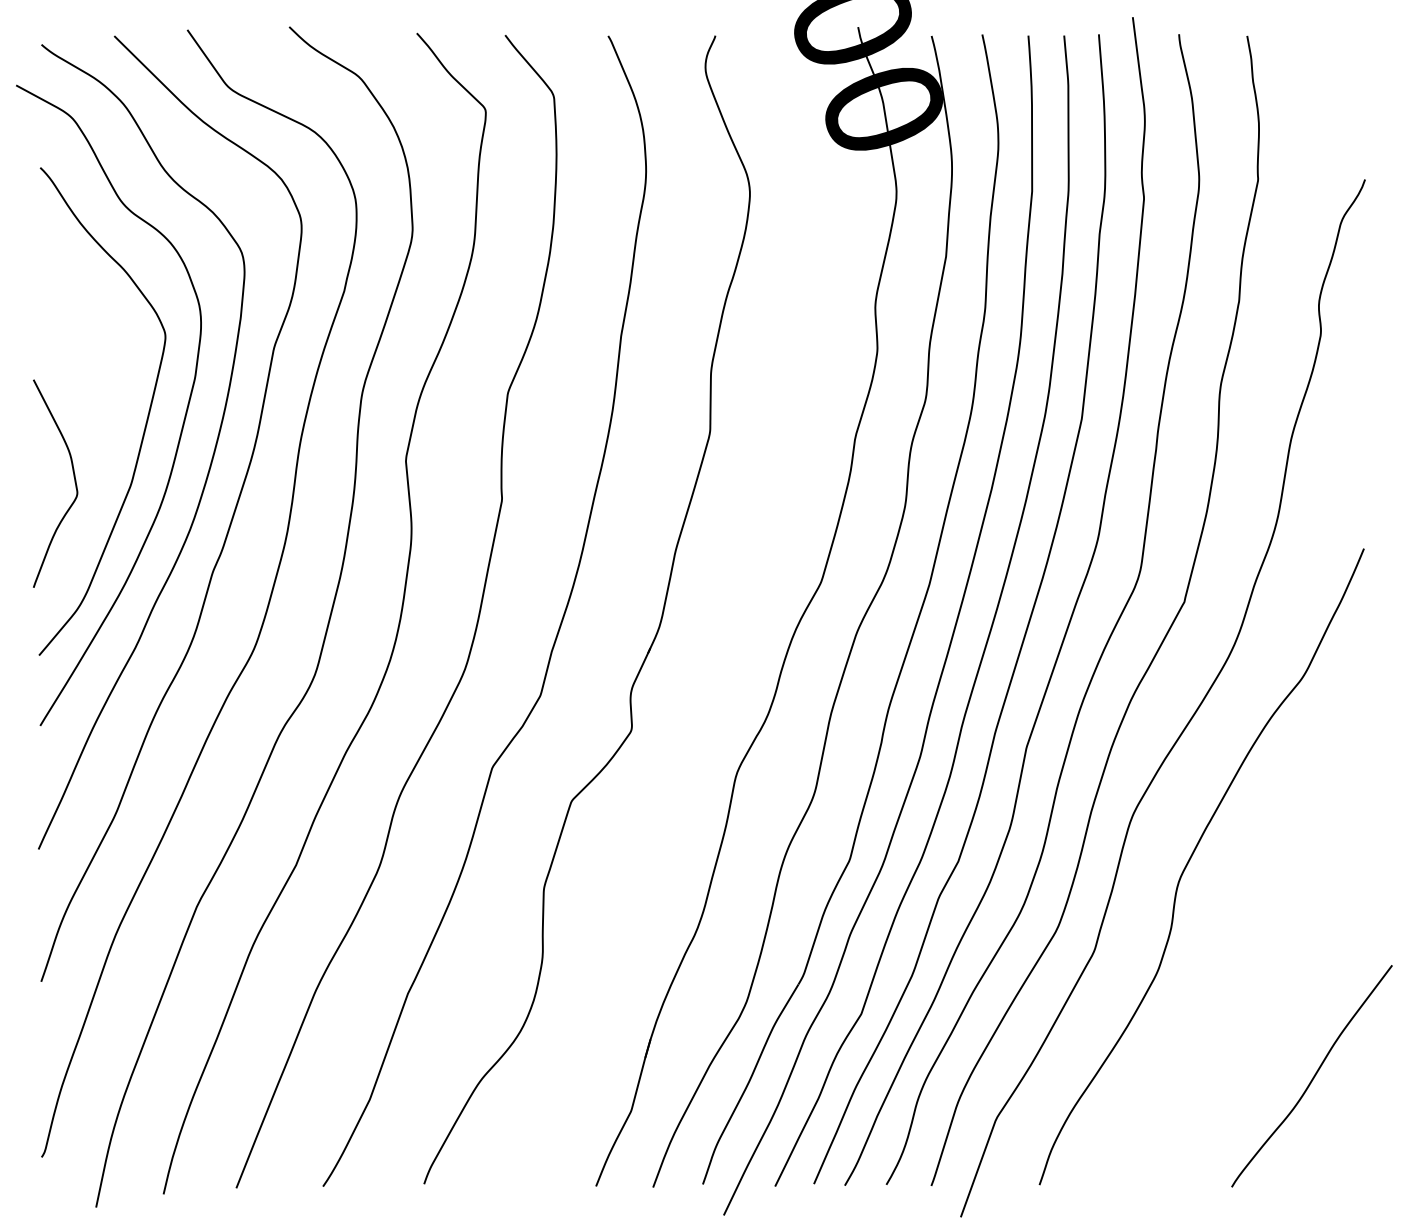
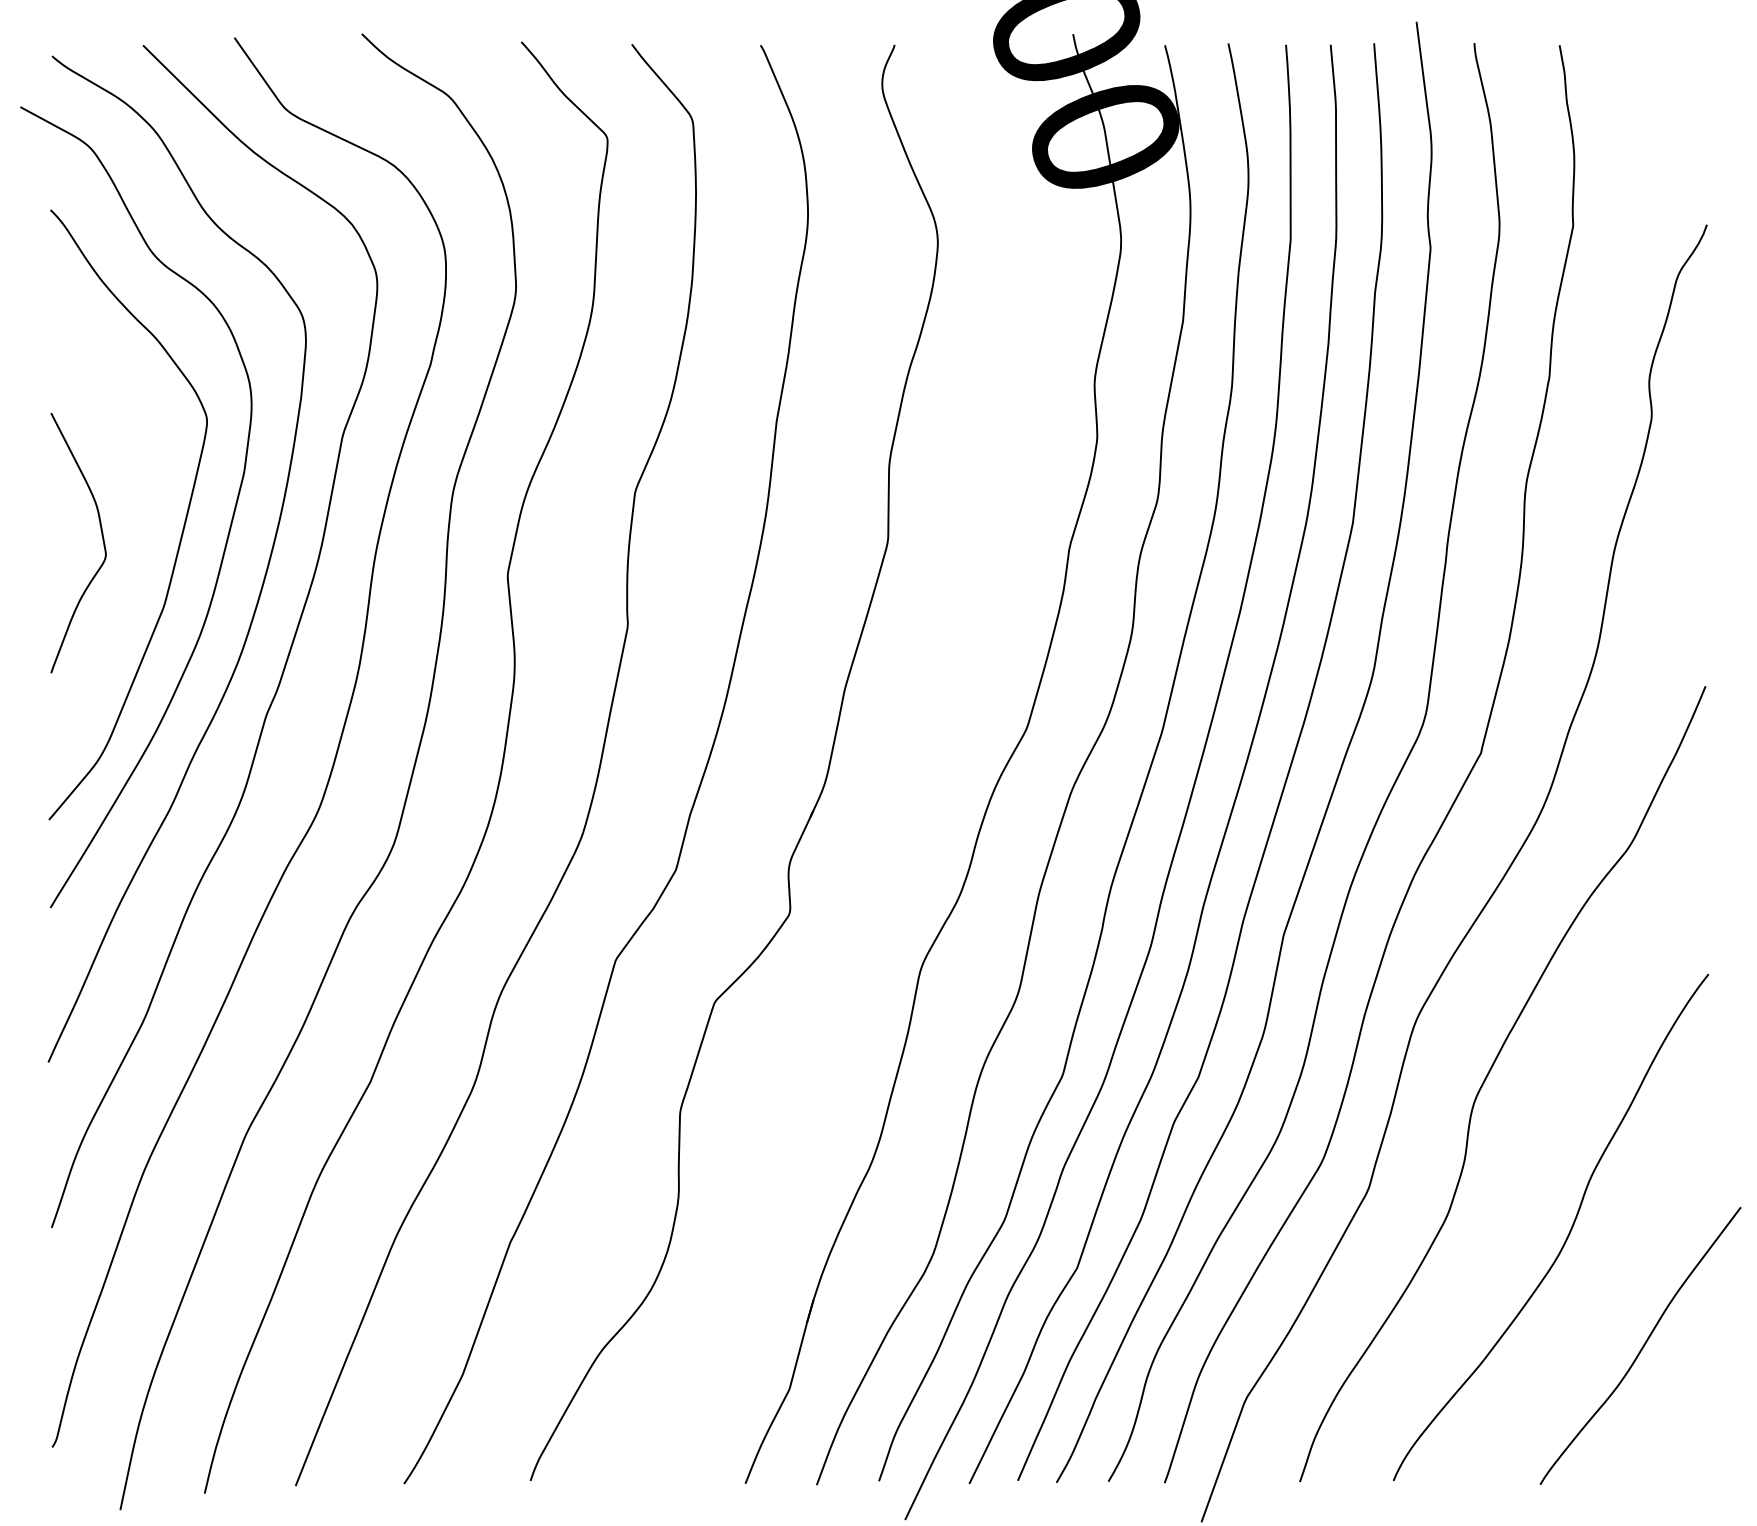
curve: (74, 482) -> (102, 541), moved
curve: (1253, 987) -> (1567, 1235), added

